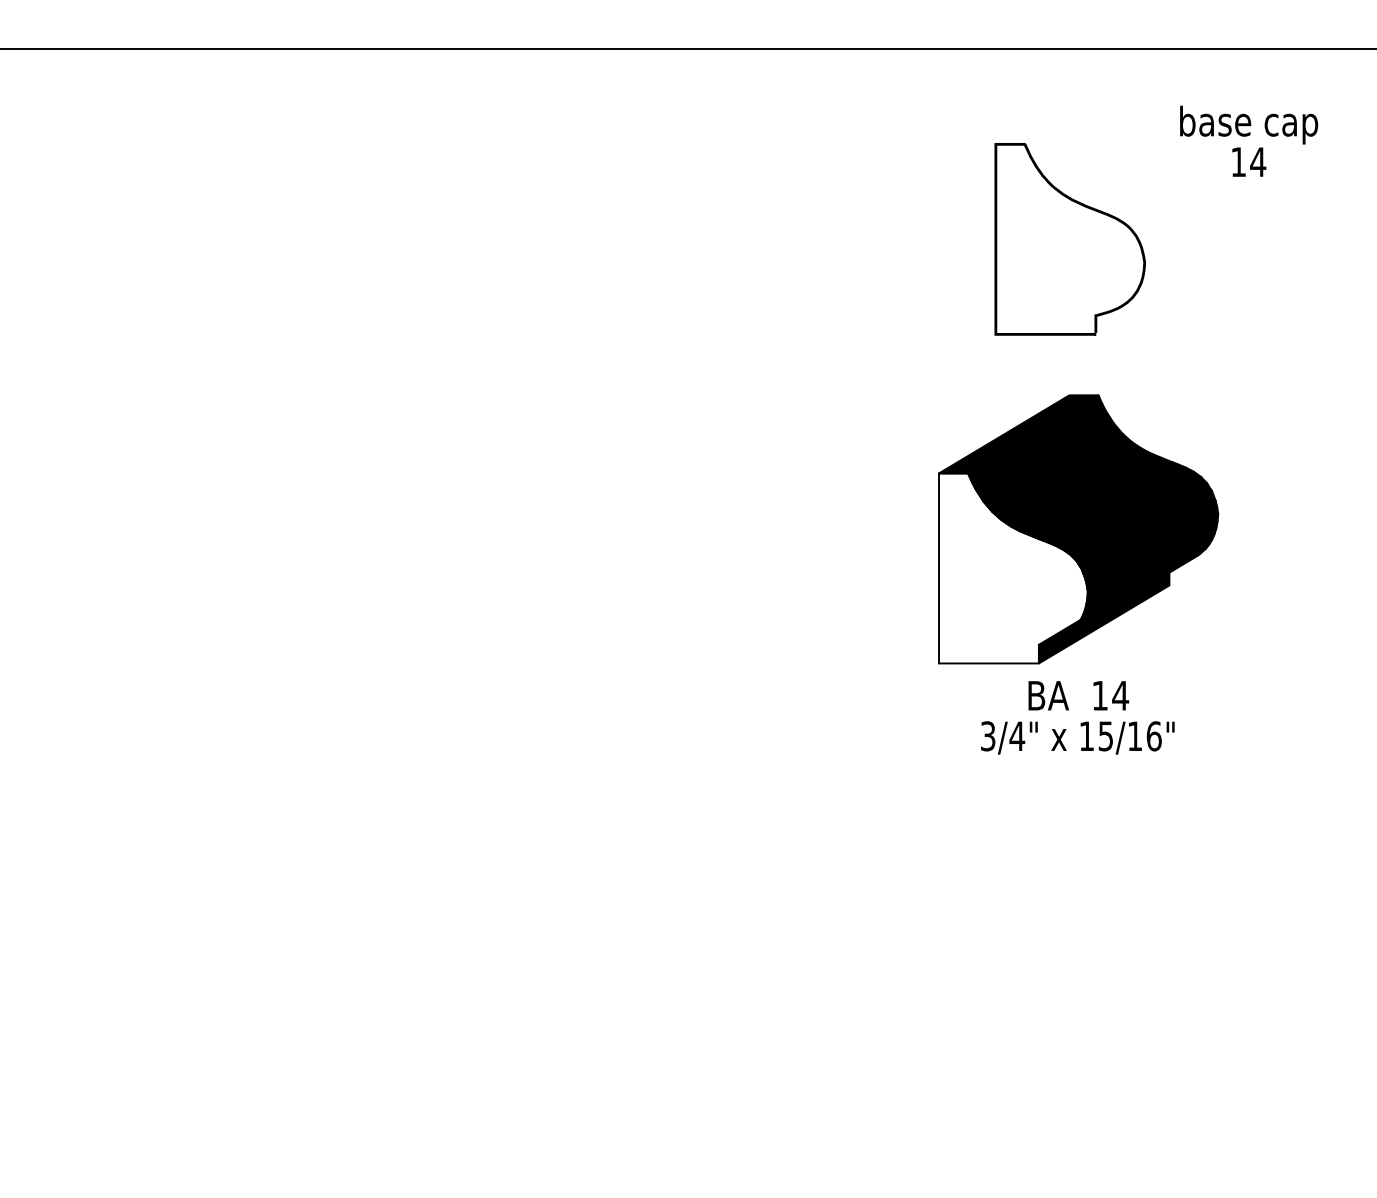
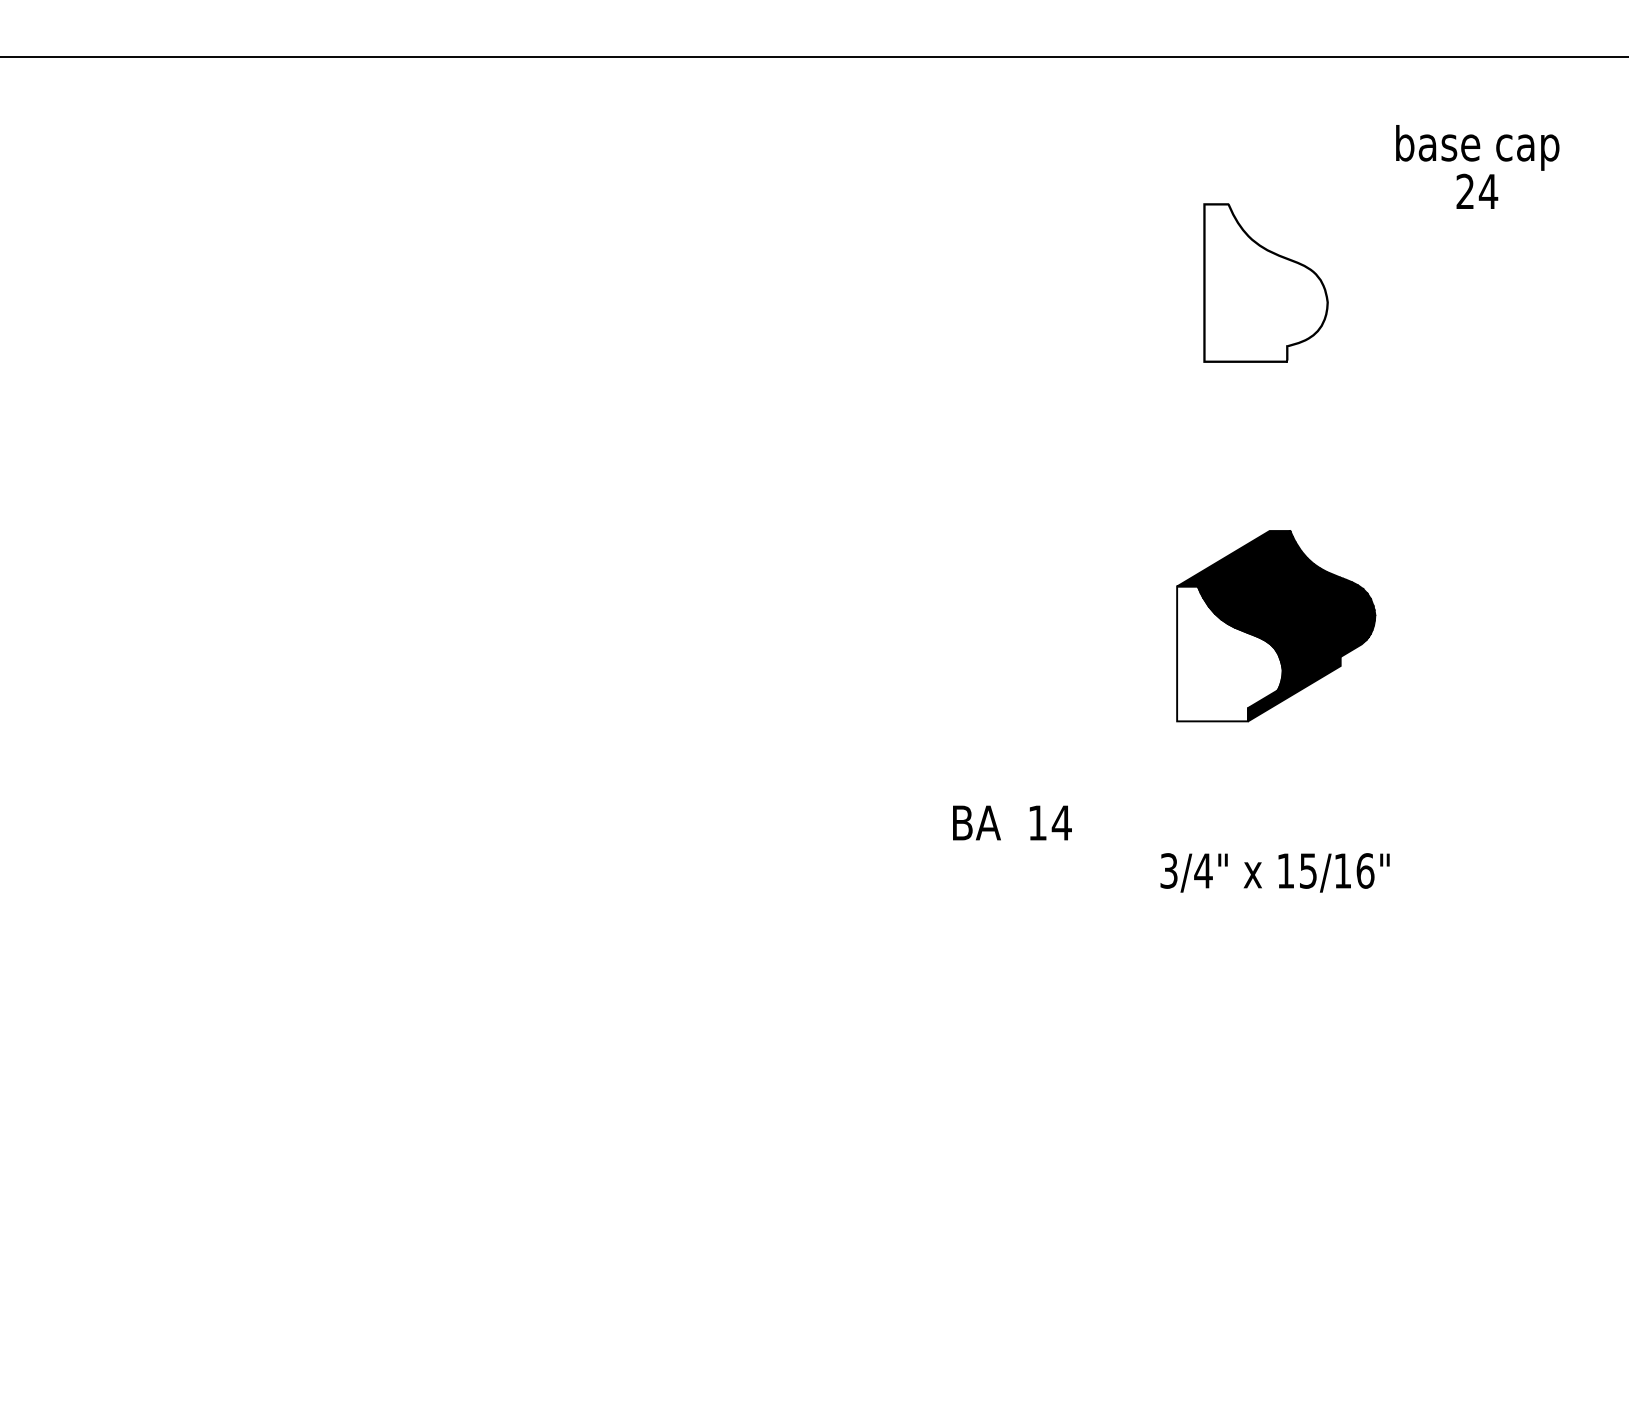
text: (1238, 161) -> (1465, 190), 14 -> 24
part: (1069, 239) -> (1265, 283), size x0.7
part: (1078, 529) -> (1275, 626), size x0.6
text: (1078, 695) -> (1012, 822), moved

